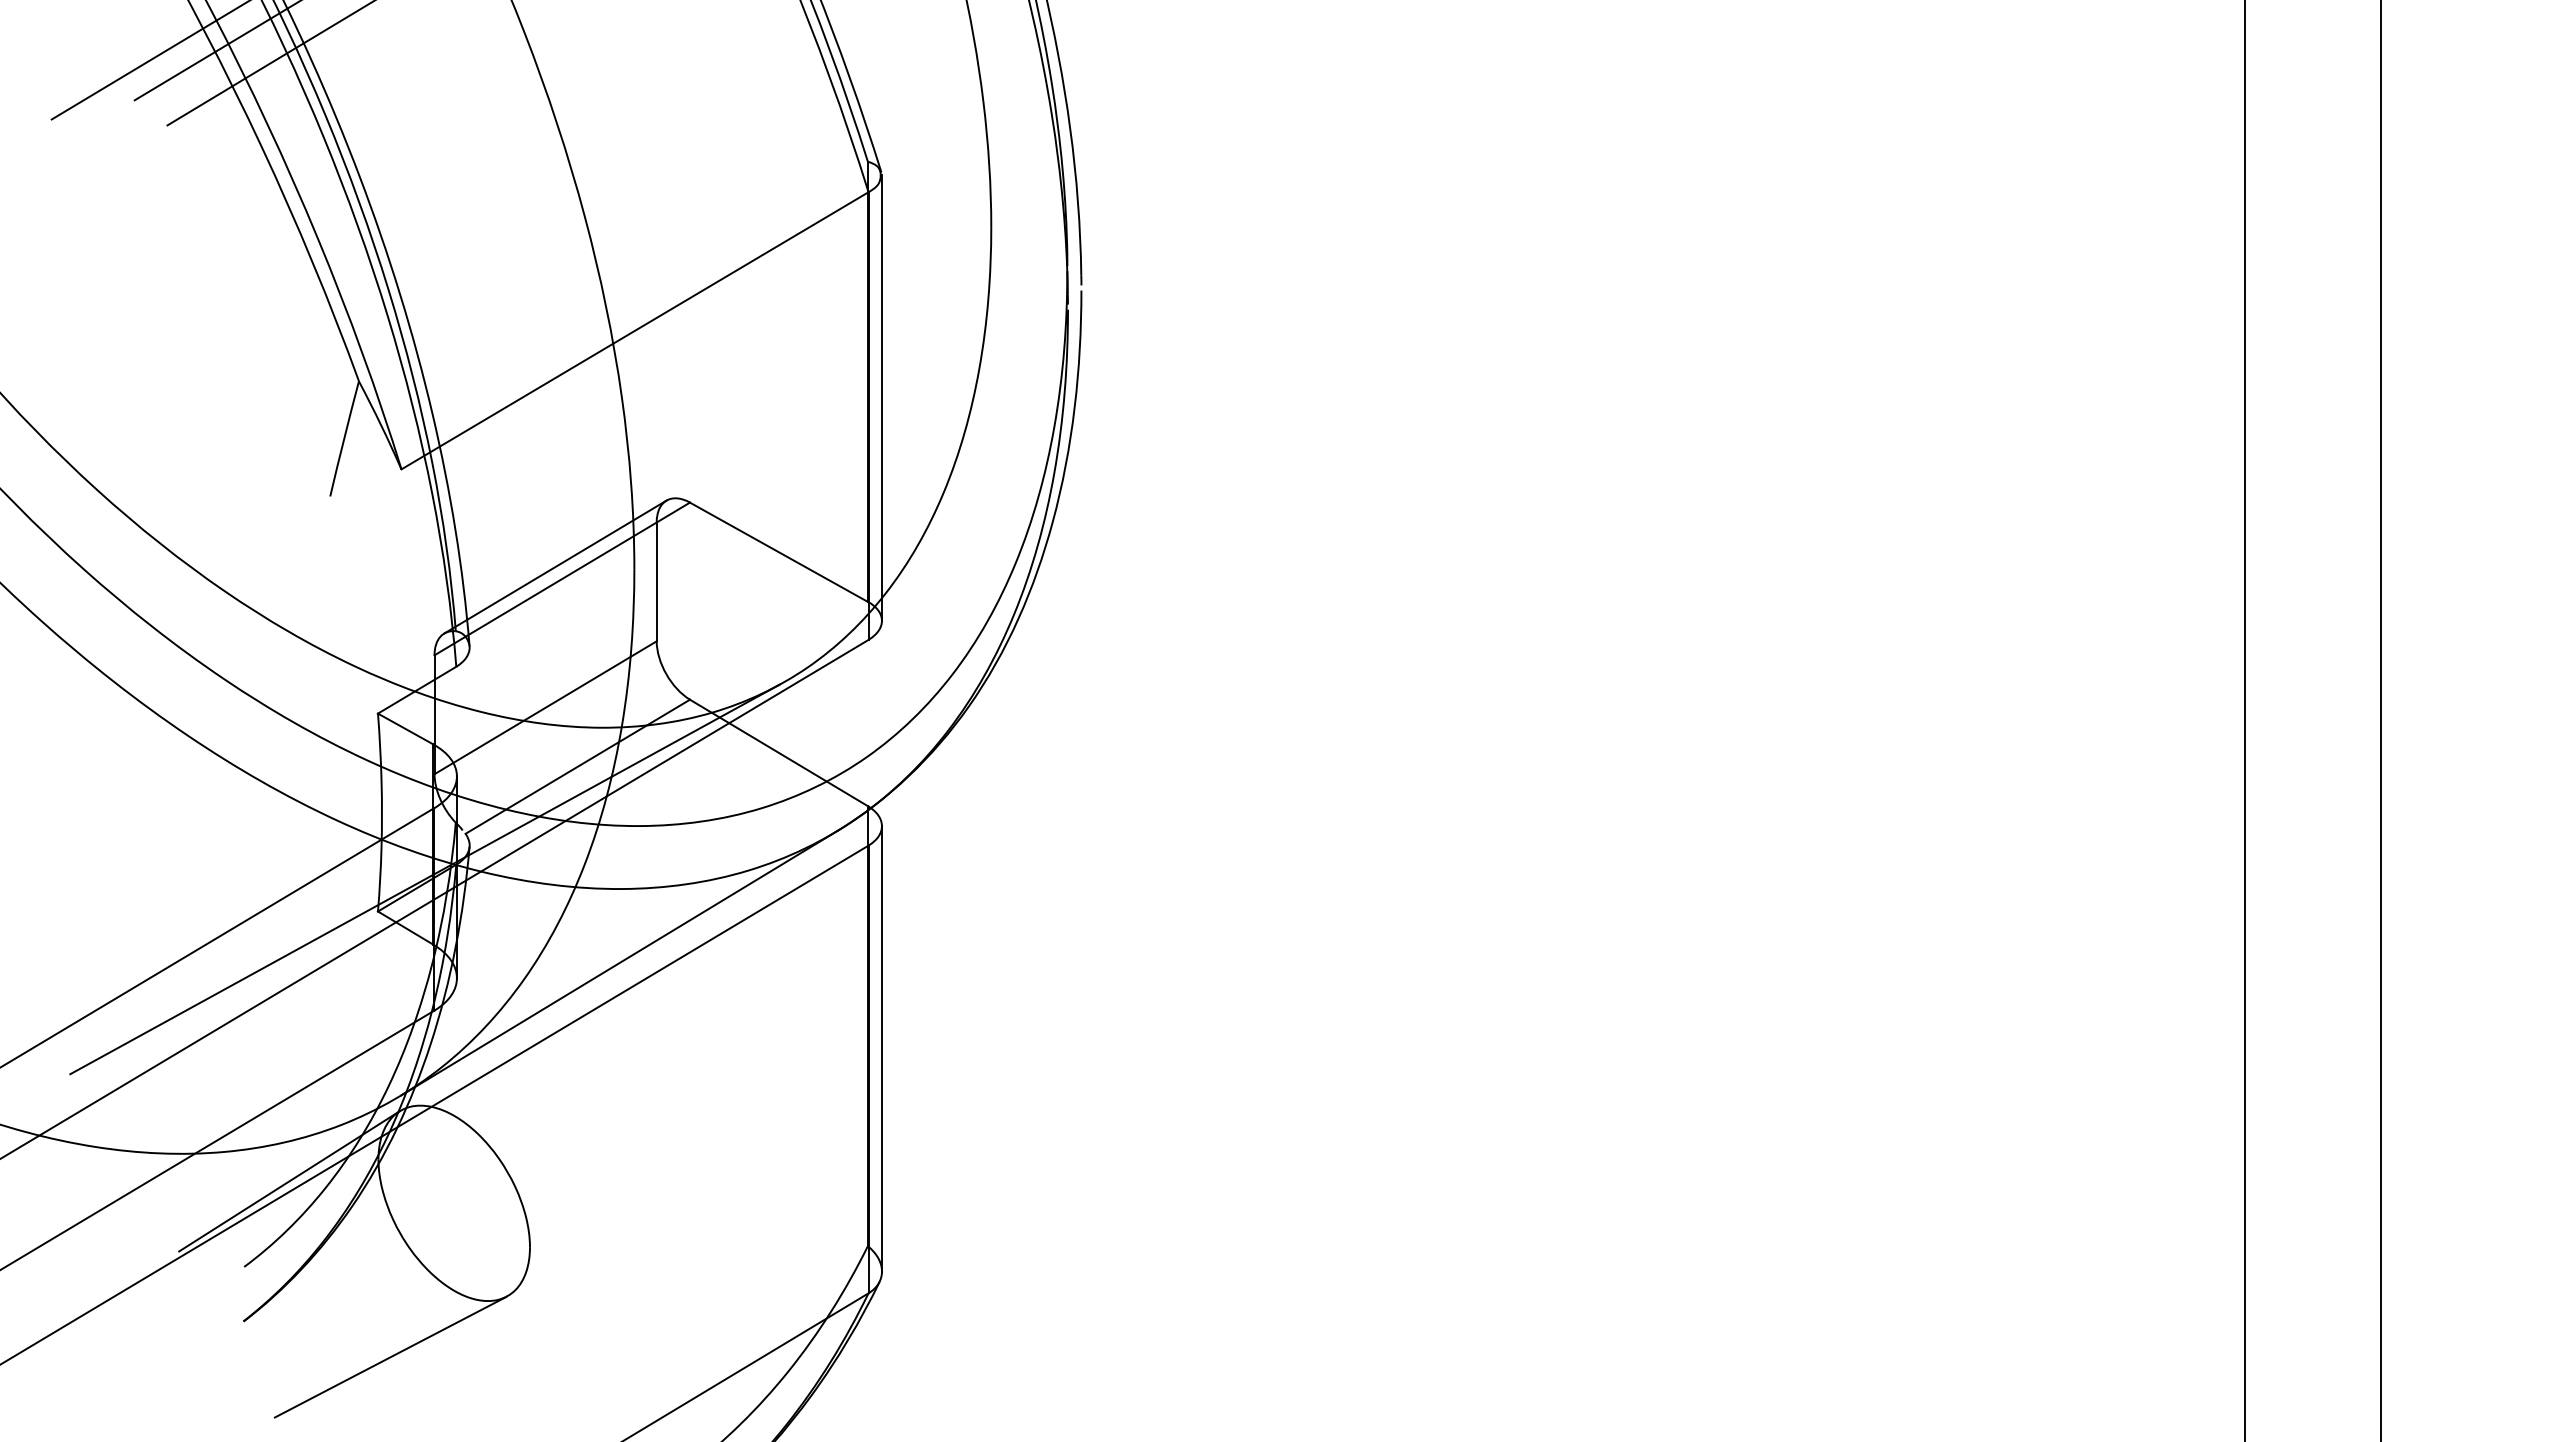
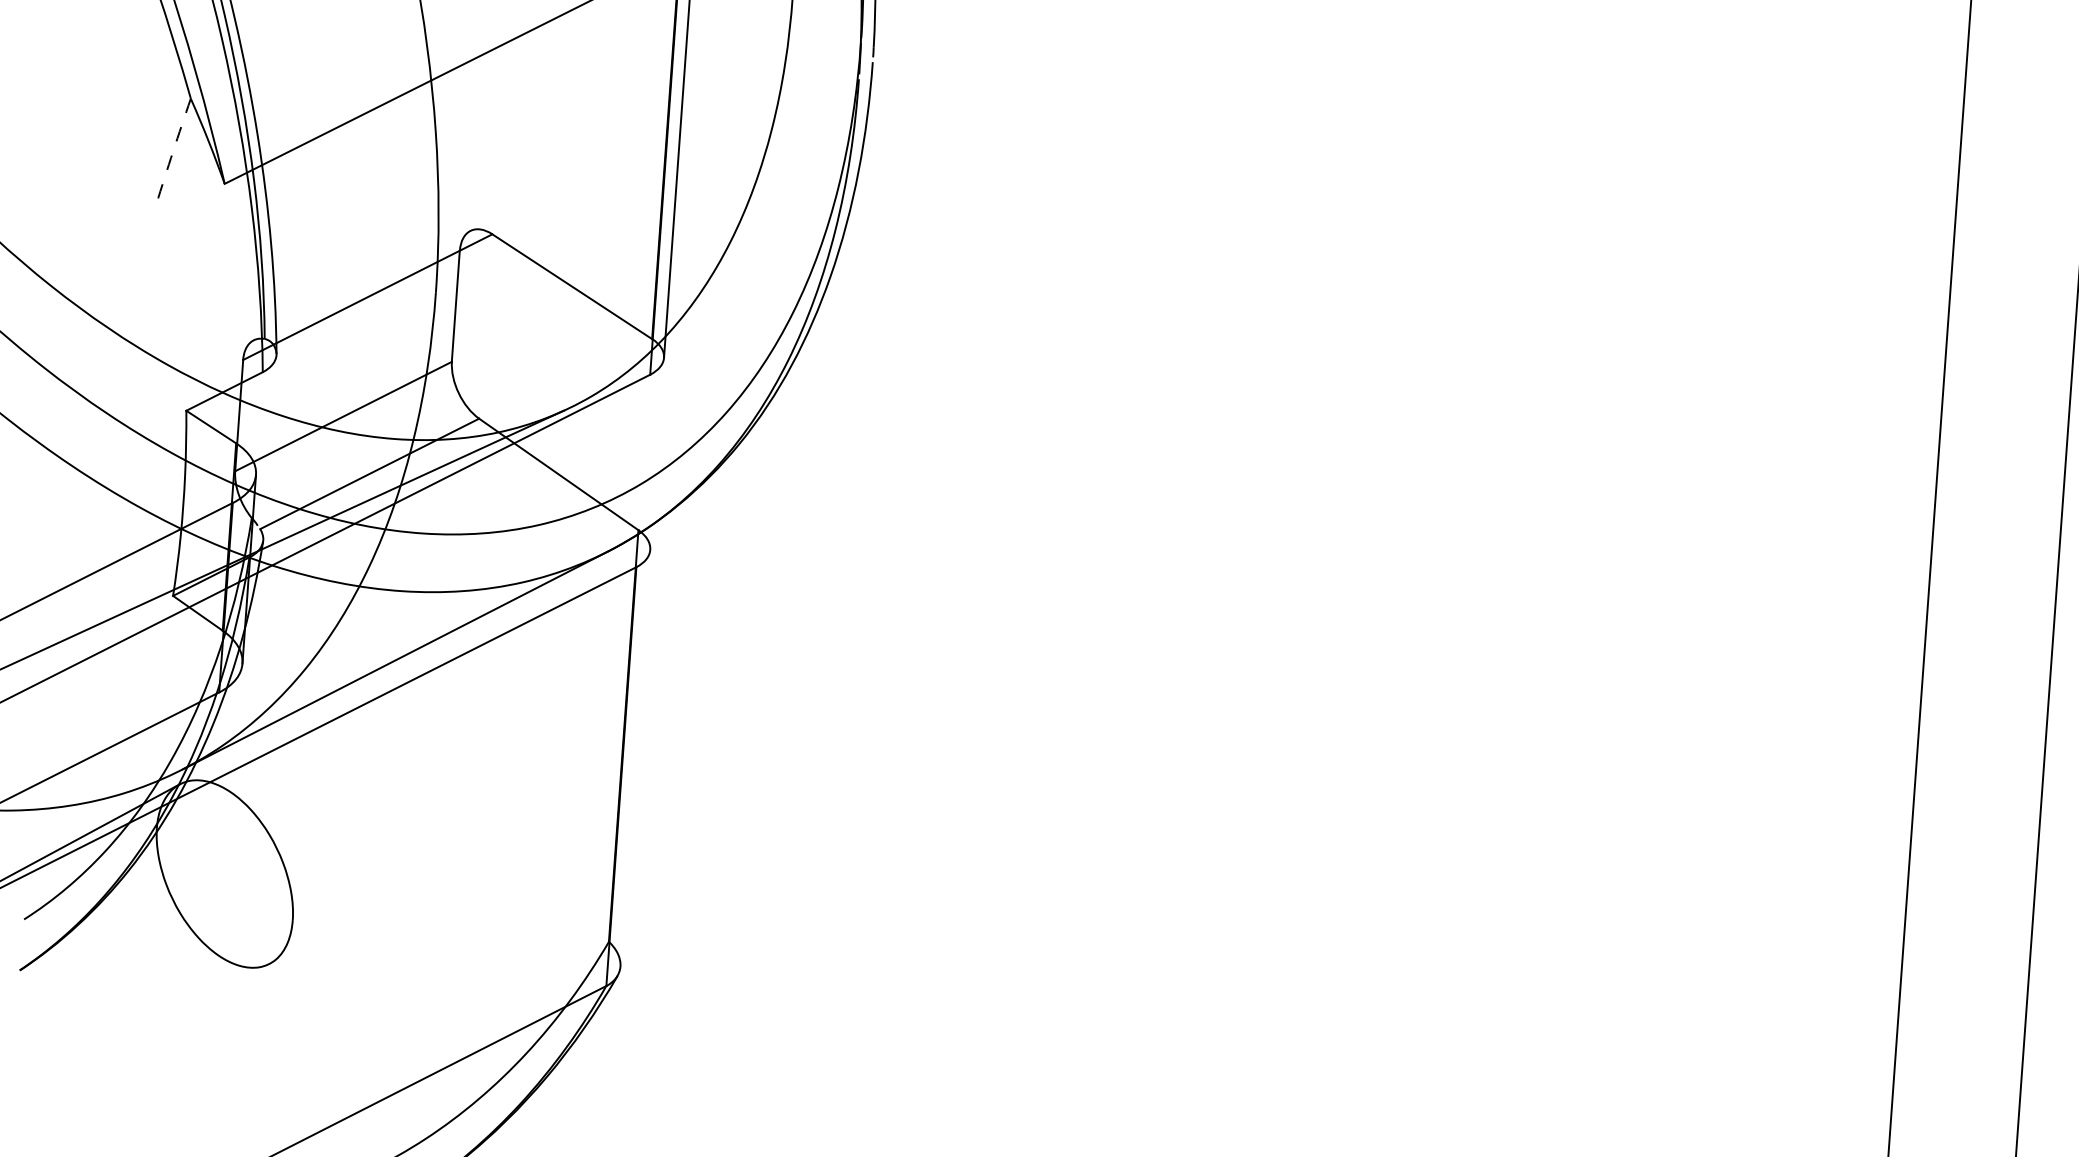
arc: (344, 438) -> (173, 151), solid -> dashed
line: (555, 566) -> (362, 285), removed
line: (881, 1048) -> (634, 757), removed
line: (390, 1356) -> (154, 1013), removed

